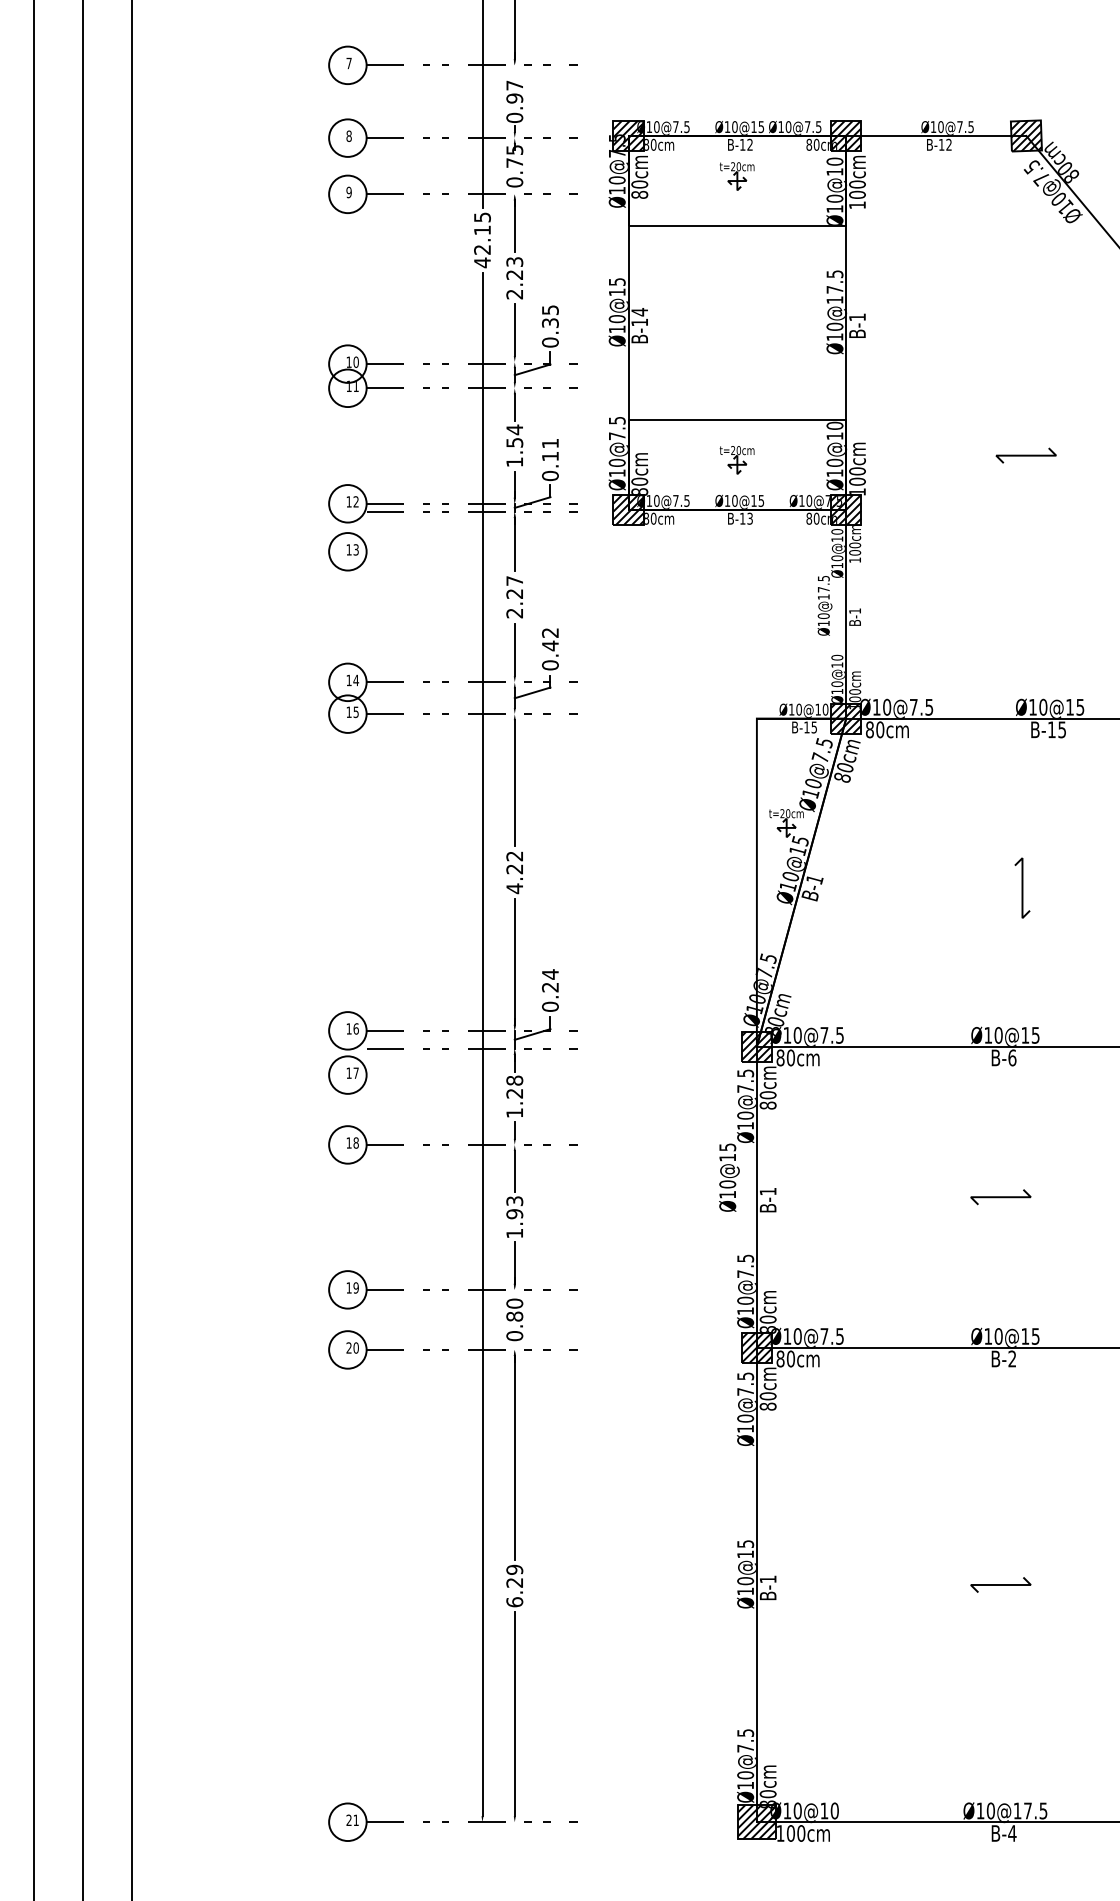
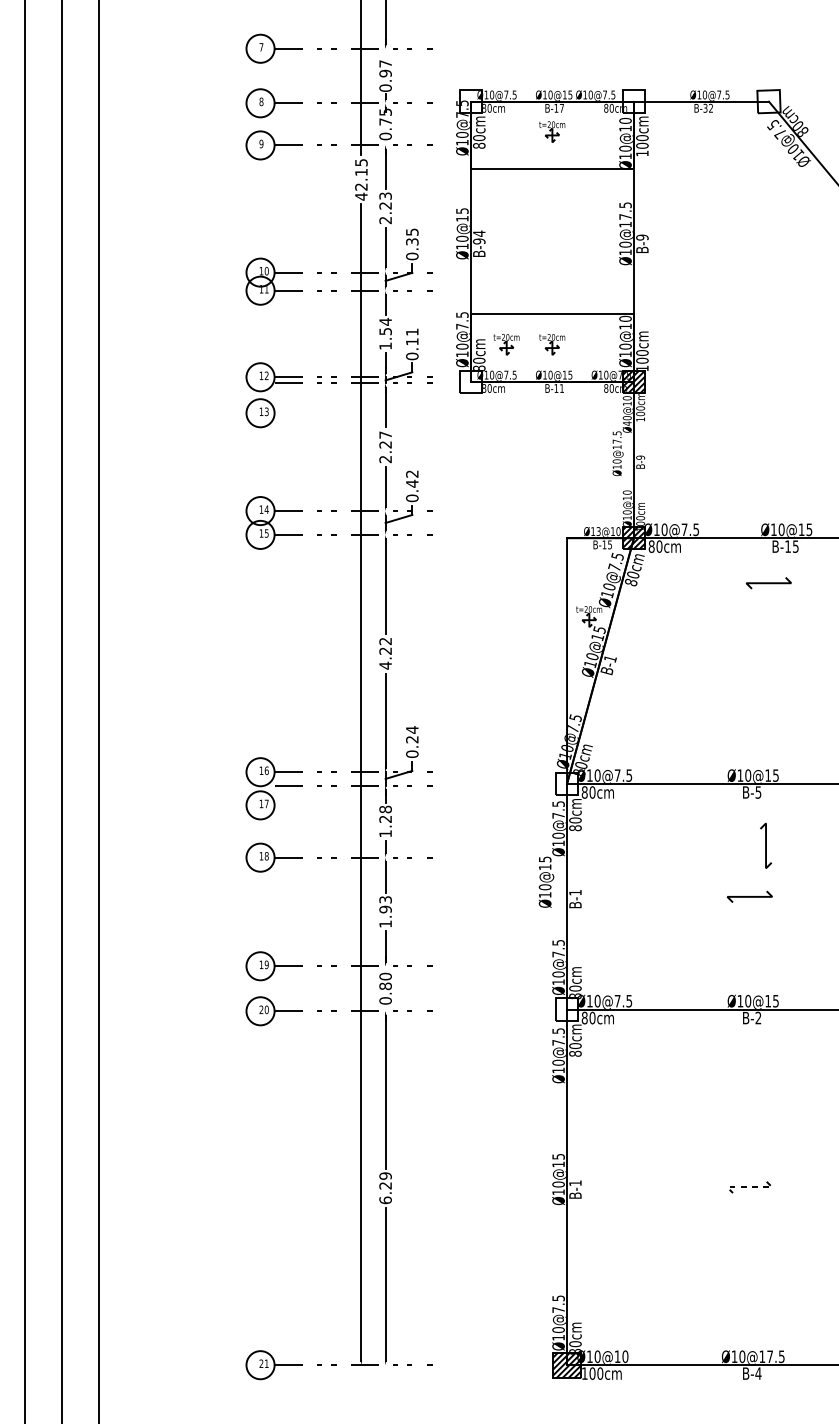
hatch: (628, 135) -> (470, 101), removed
hatch: (846, 135) -> (634, 101), removed
hatch: (1025, 135) -> (768, 101), removed
text: (749, 144) -> (561, 108), B-12 -> B-17
text: (941, 144) -> (705, 108), B-12 -> B-32
text: (857, 317) -> (642, 237), B-1 -> B-9
text: (639, 322) -> (479, 241), B-14 -> B-94
line: (1025, 455) -> (768, 583), moved
part: (675, 460) -> (506, 344), added
hatch: (628, 509) -> (470, 381), removed
text: (749, 518) -> (561, 388), B-13 -> B-11
text: (837, 565) -> (627, 423), Ø10@10 -> Ø40@10
text: (855, 610) -> (640, 457), B-1 -> B-9
text: (798, 709) -> (598, 531), Ø10@10 -> Ø13@10
line: (1022, 887) -> (766, 845), moved
hatch: (756, 1046) -> (566, 783), removed
text: (1012, 1057) -> (758, 792), B-6 -> B-5
hatch: (756, 1347) -> (566, 1009), removed
line: (1000, 1585) -> (749, 1187), solid -> dashed

